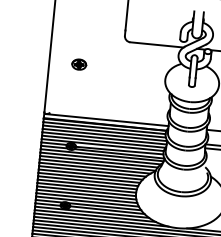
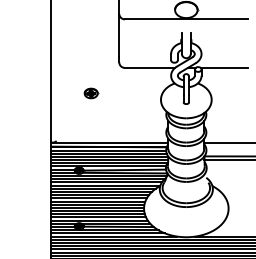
part: (79, 64) -> (91, 93), moved

